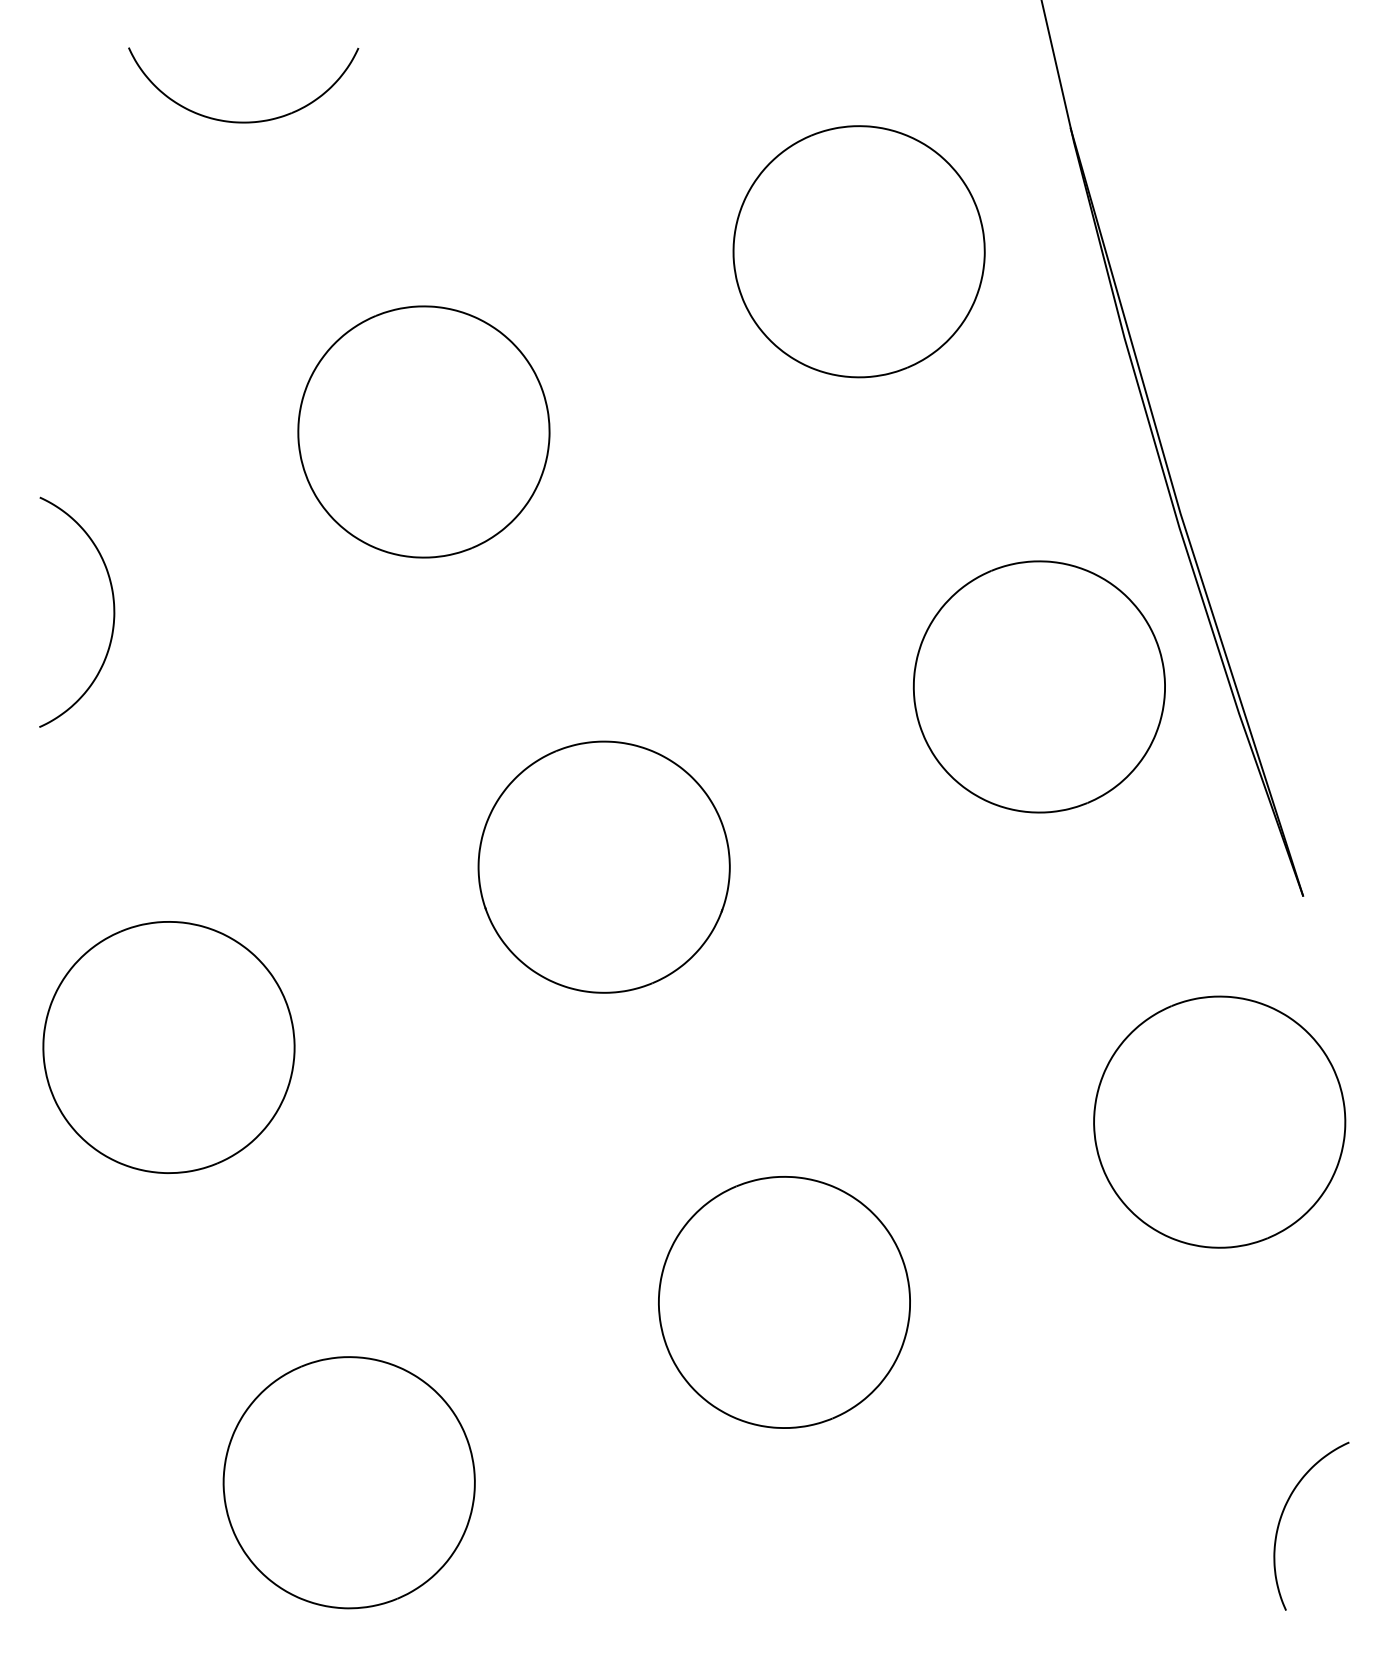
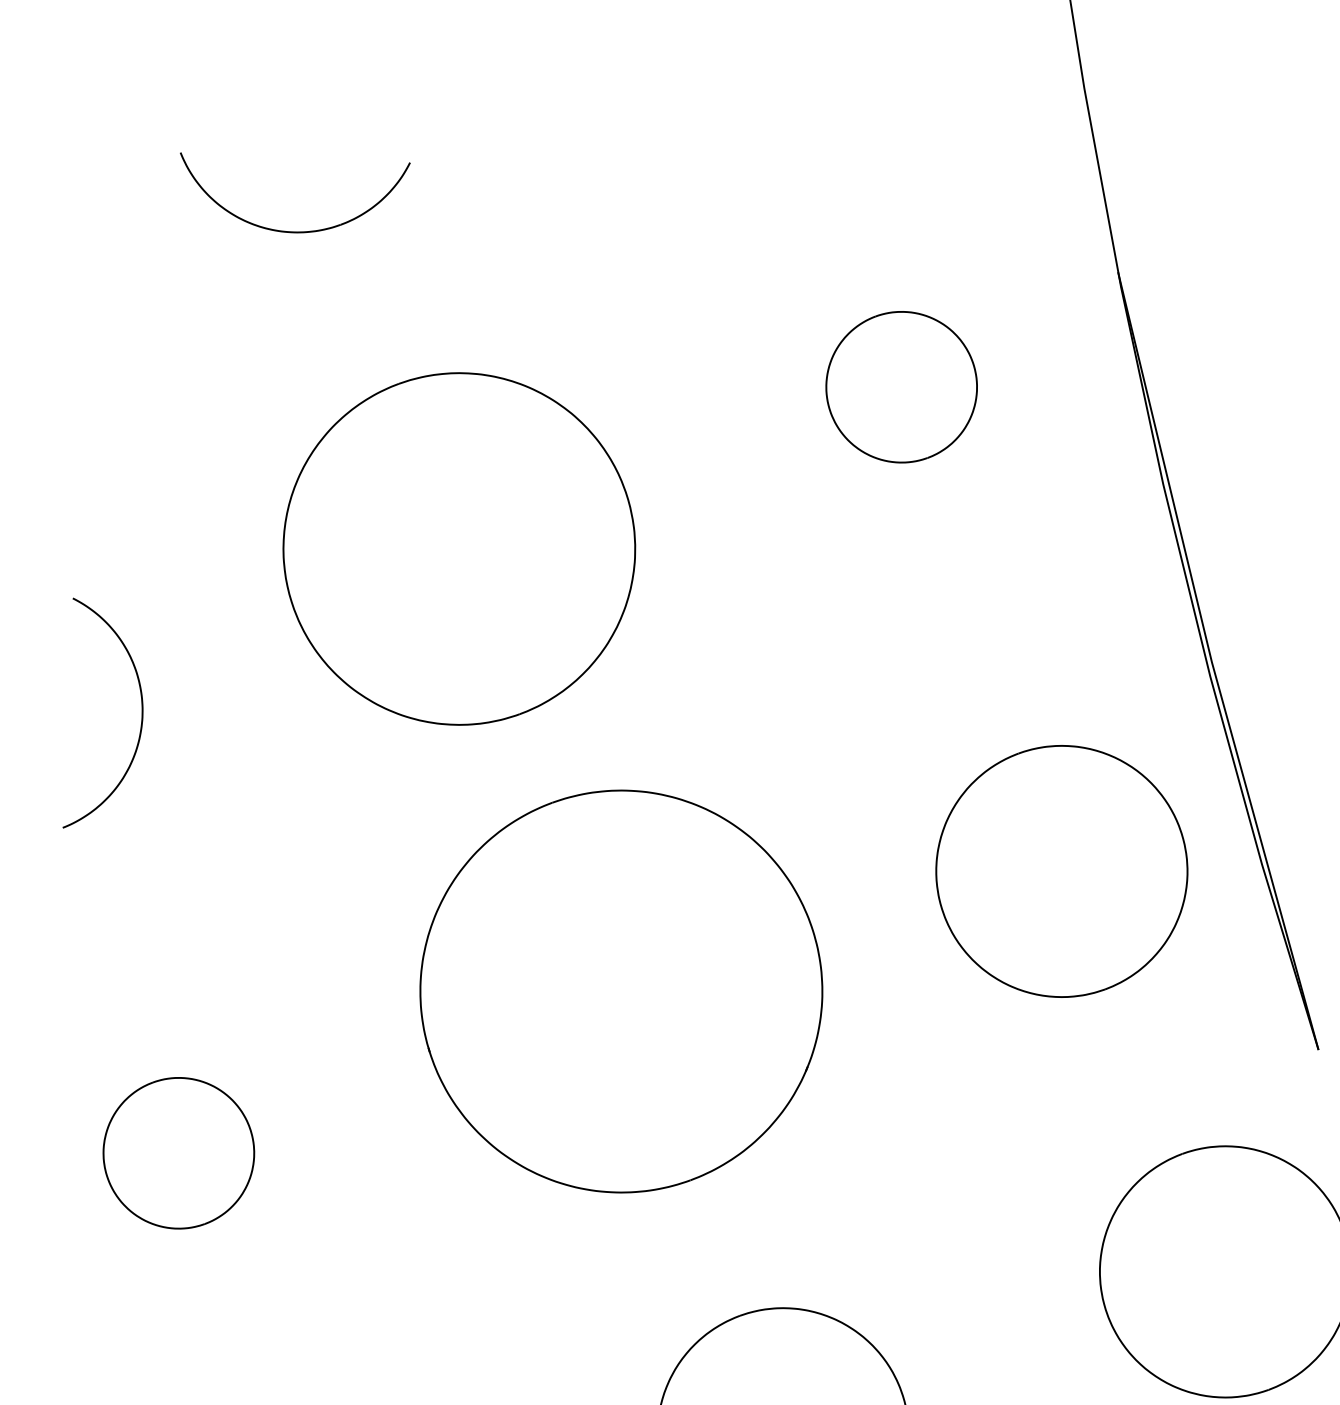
part: (858, 251) -> (901, 386), size x0.6
part: (423, 431) -> (458, 548), size x1.4
part: (1038, 686) -> (1060, 870), moved
part: (603, 866) -> (620, 990), size x1.6
part: (168, 1047) -> (178, 1153), size x0.6

